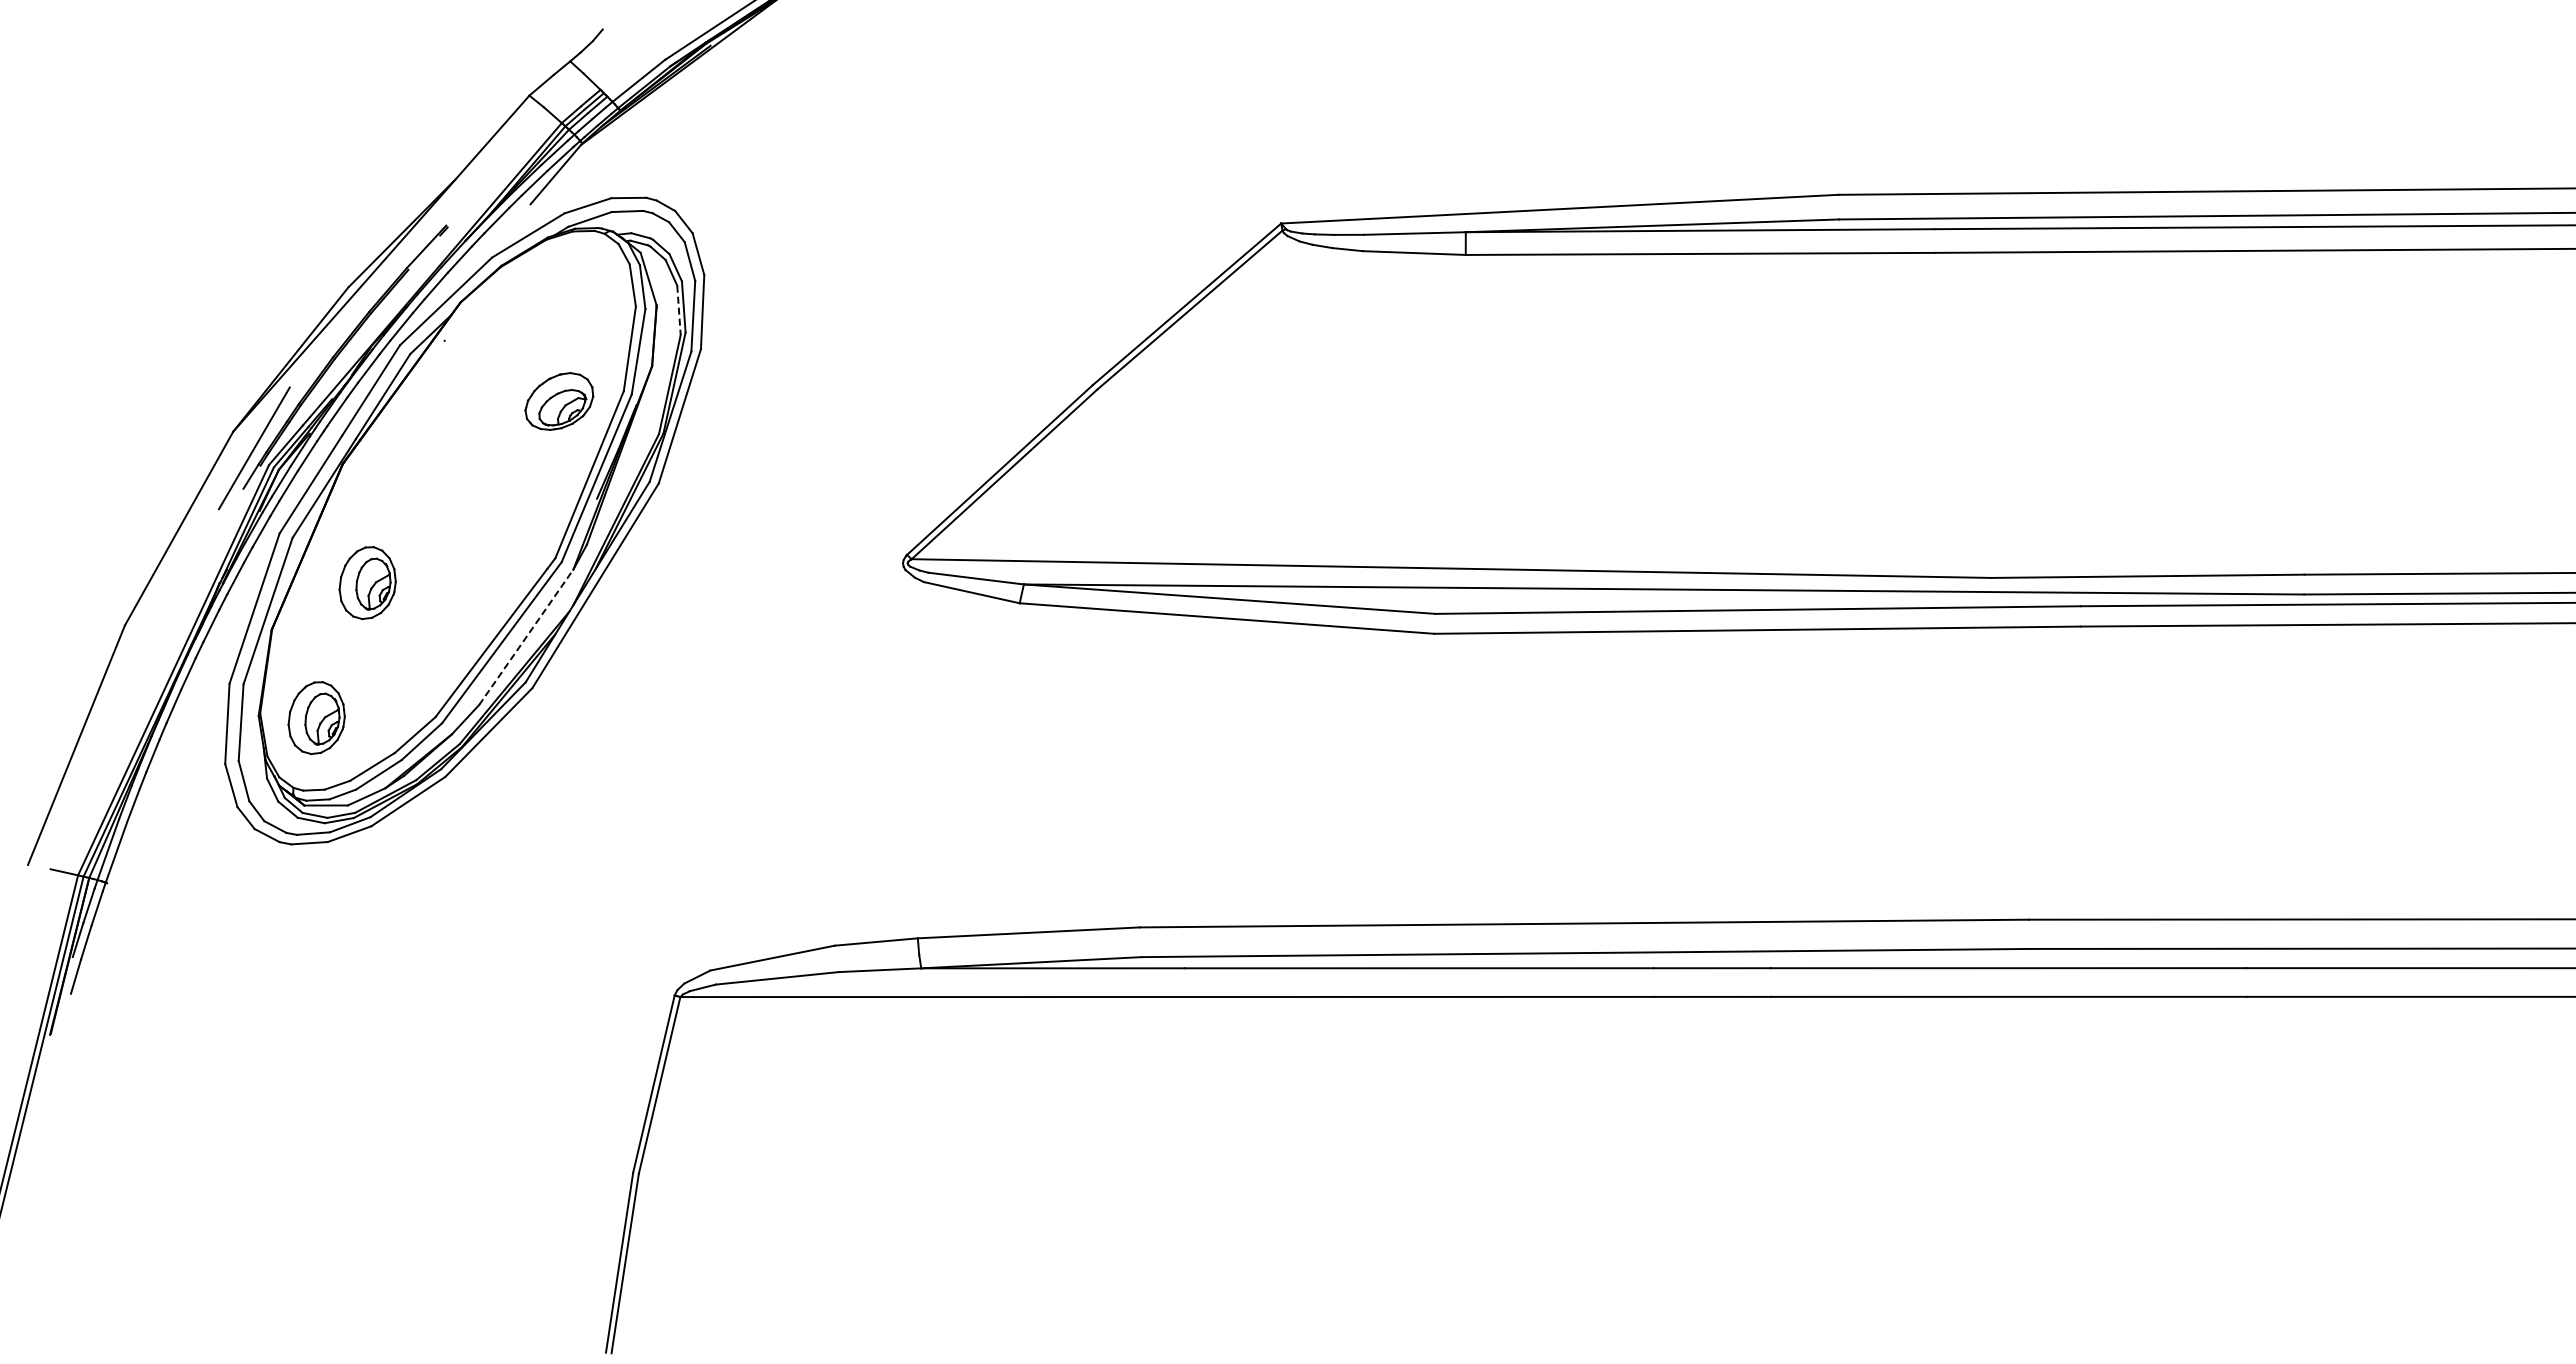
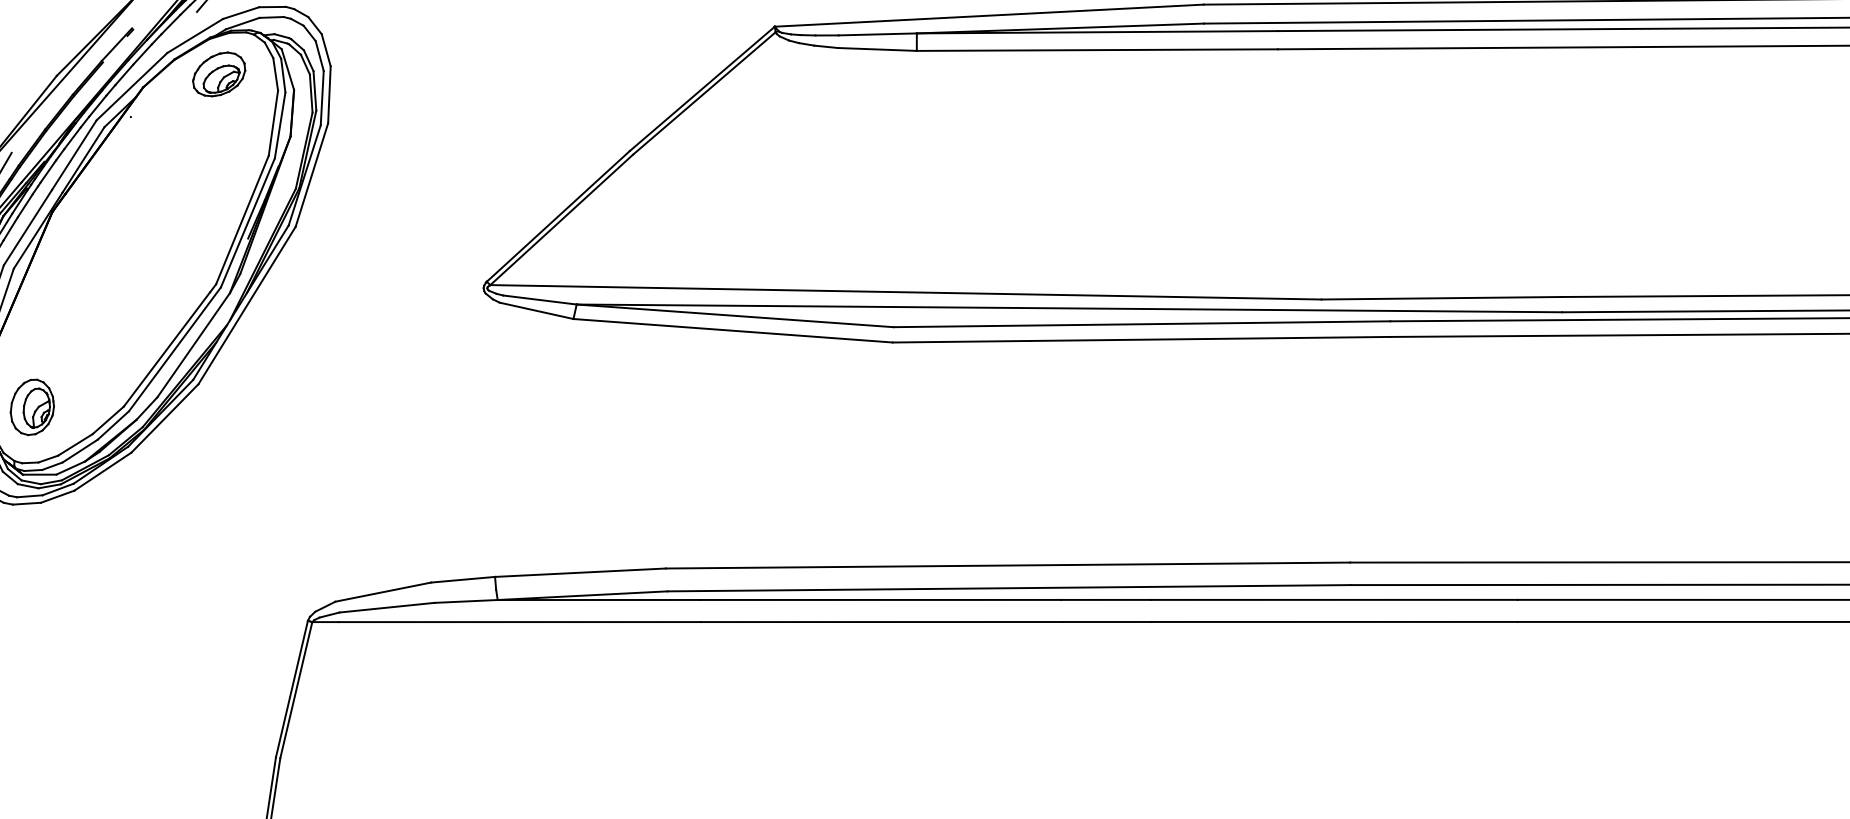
line: (678, 310) -> (310, 93), dashed -> solid
part: (559, 401) -> (219, 74), moved
part: (367, 583) -> (71, 303), removed
line: (526, 636) -> (193, 344), dashed -> solid

